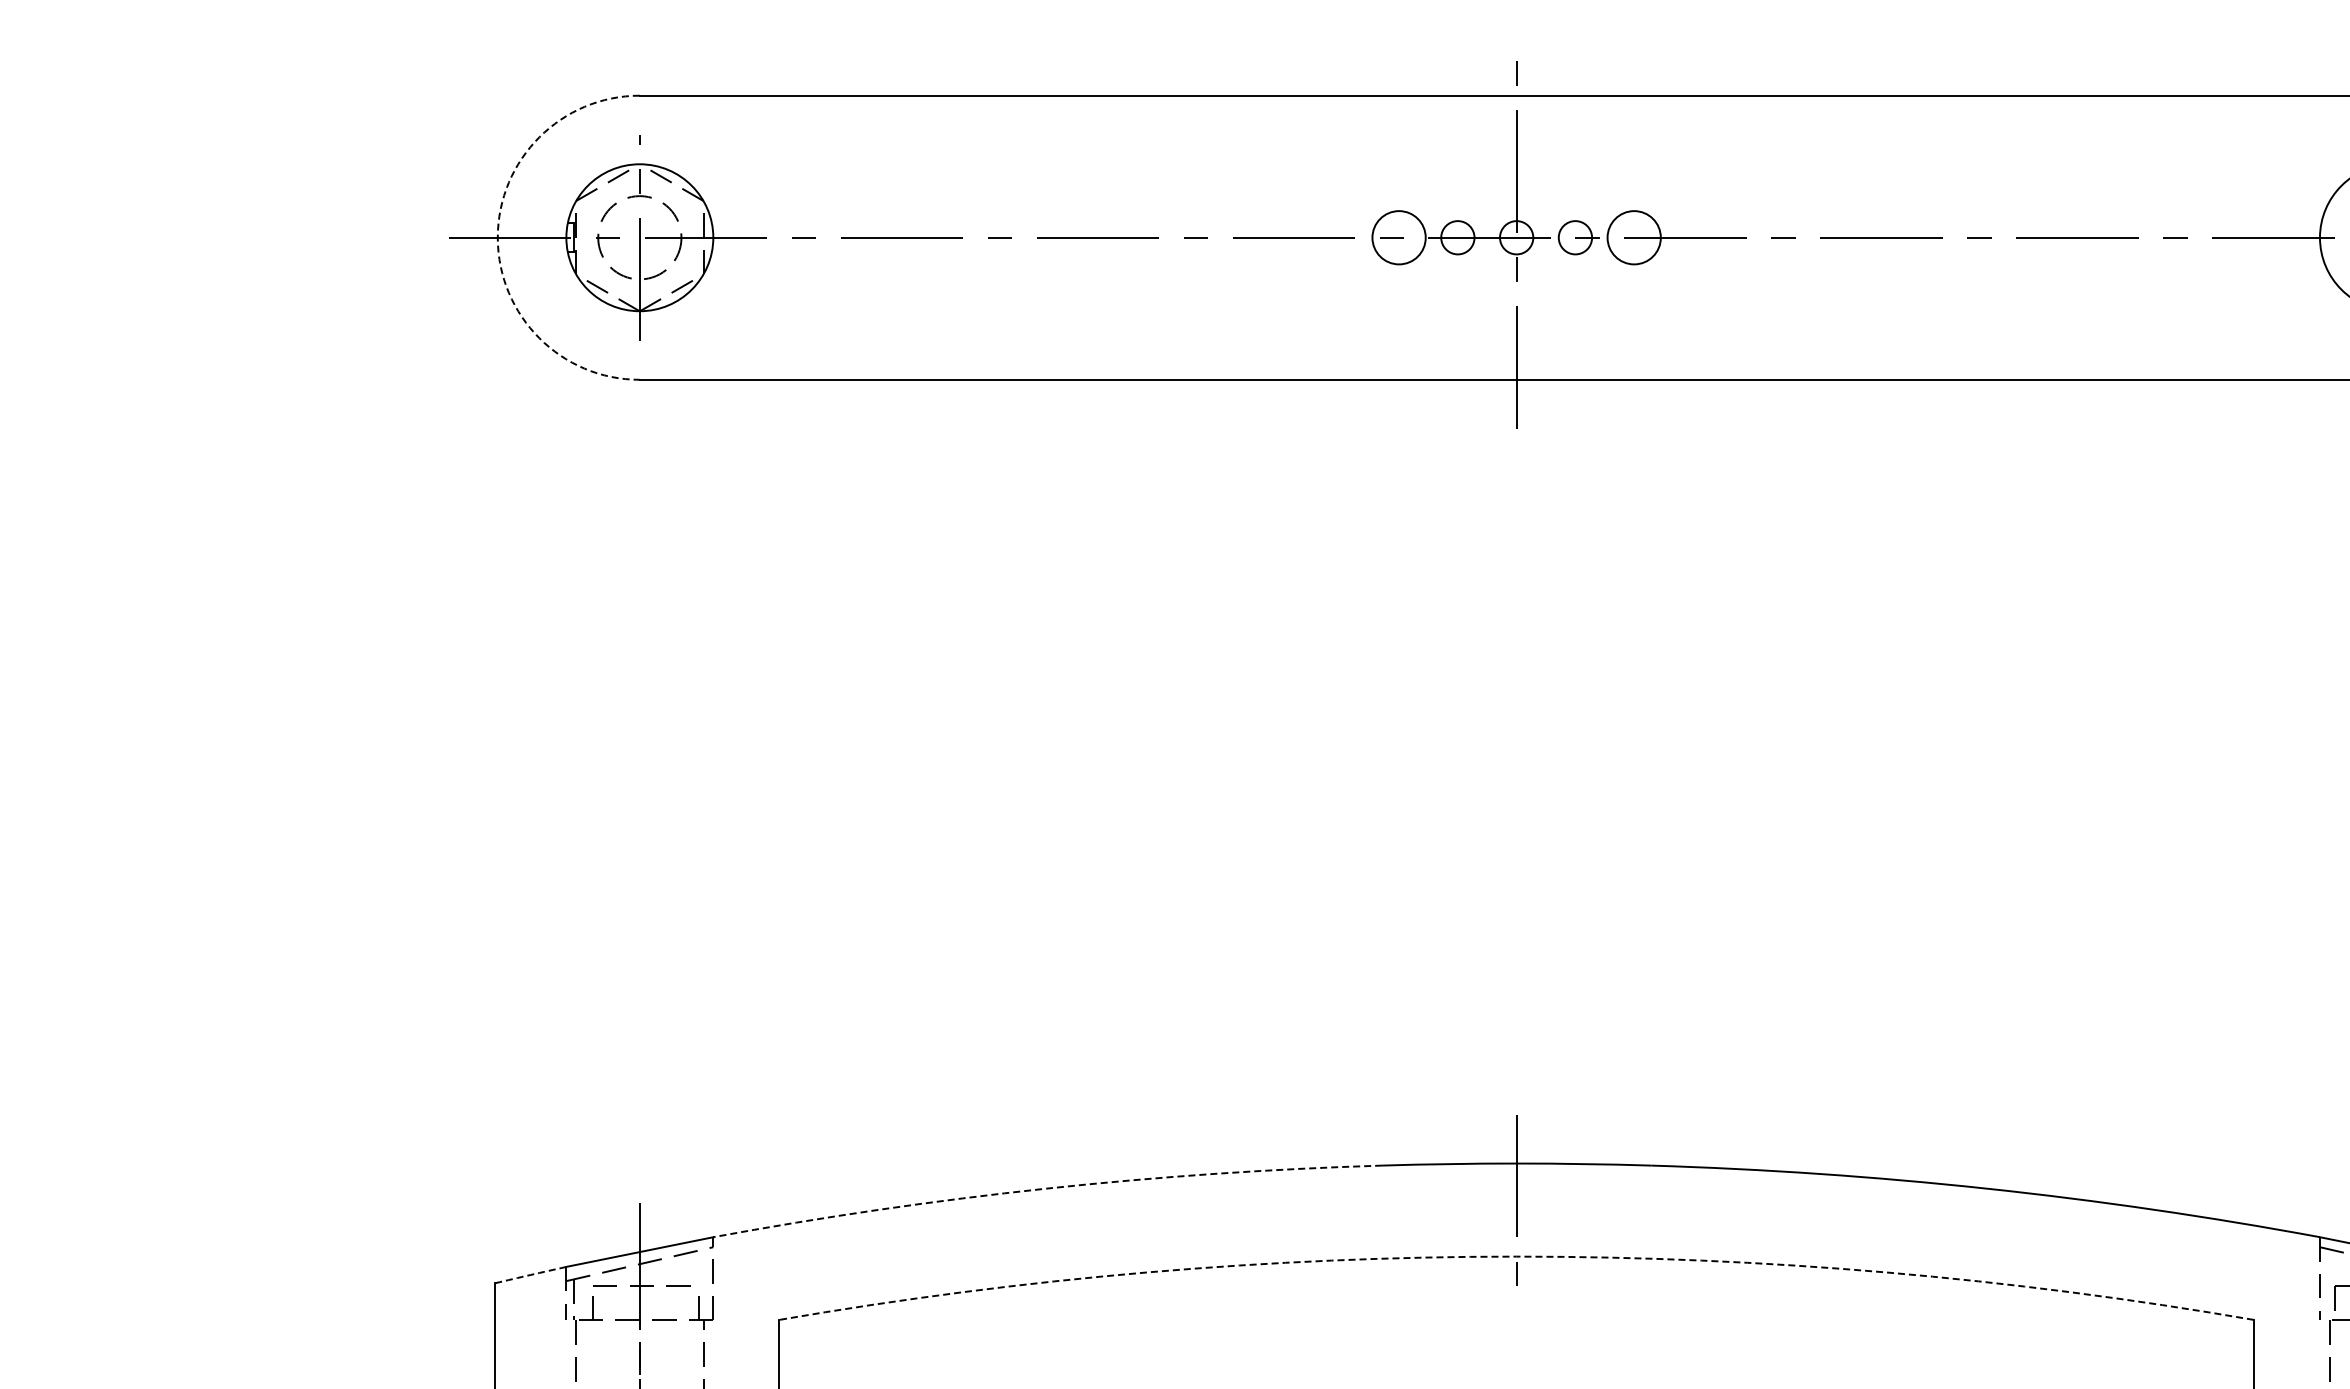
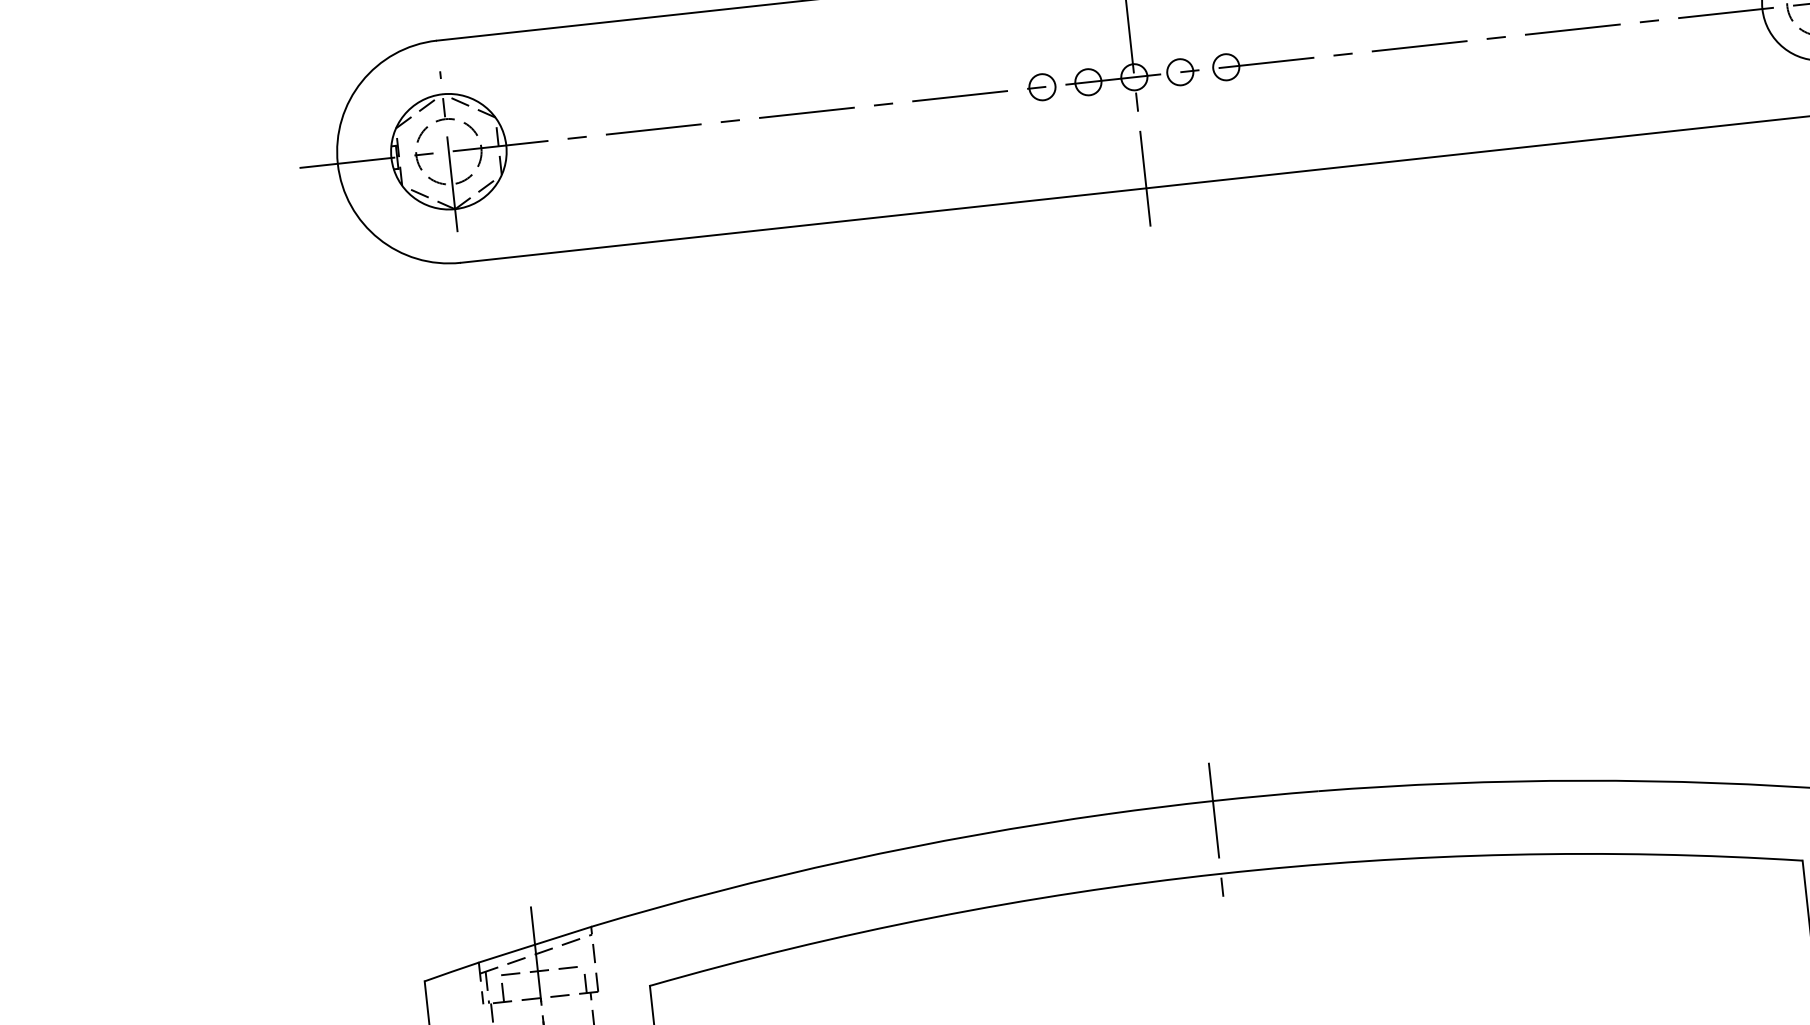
arc: (497, 237) -> (337, 163), dashed -> solid
circle: (1398, 237) -> (1041, 87), size x0.62
circle: (1633, 237) -> (1225, 67), size x0.62
arc: (1046, 1188) -> (847, 860), dashed -> solid
arc: (1516, 1256) -> (1220, 873), dashed -> solid
arc: (530, 1274) -> (451, 971), dashed -> solid

